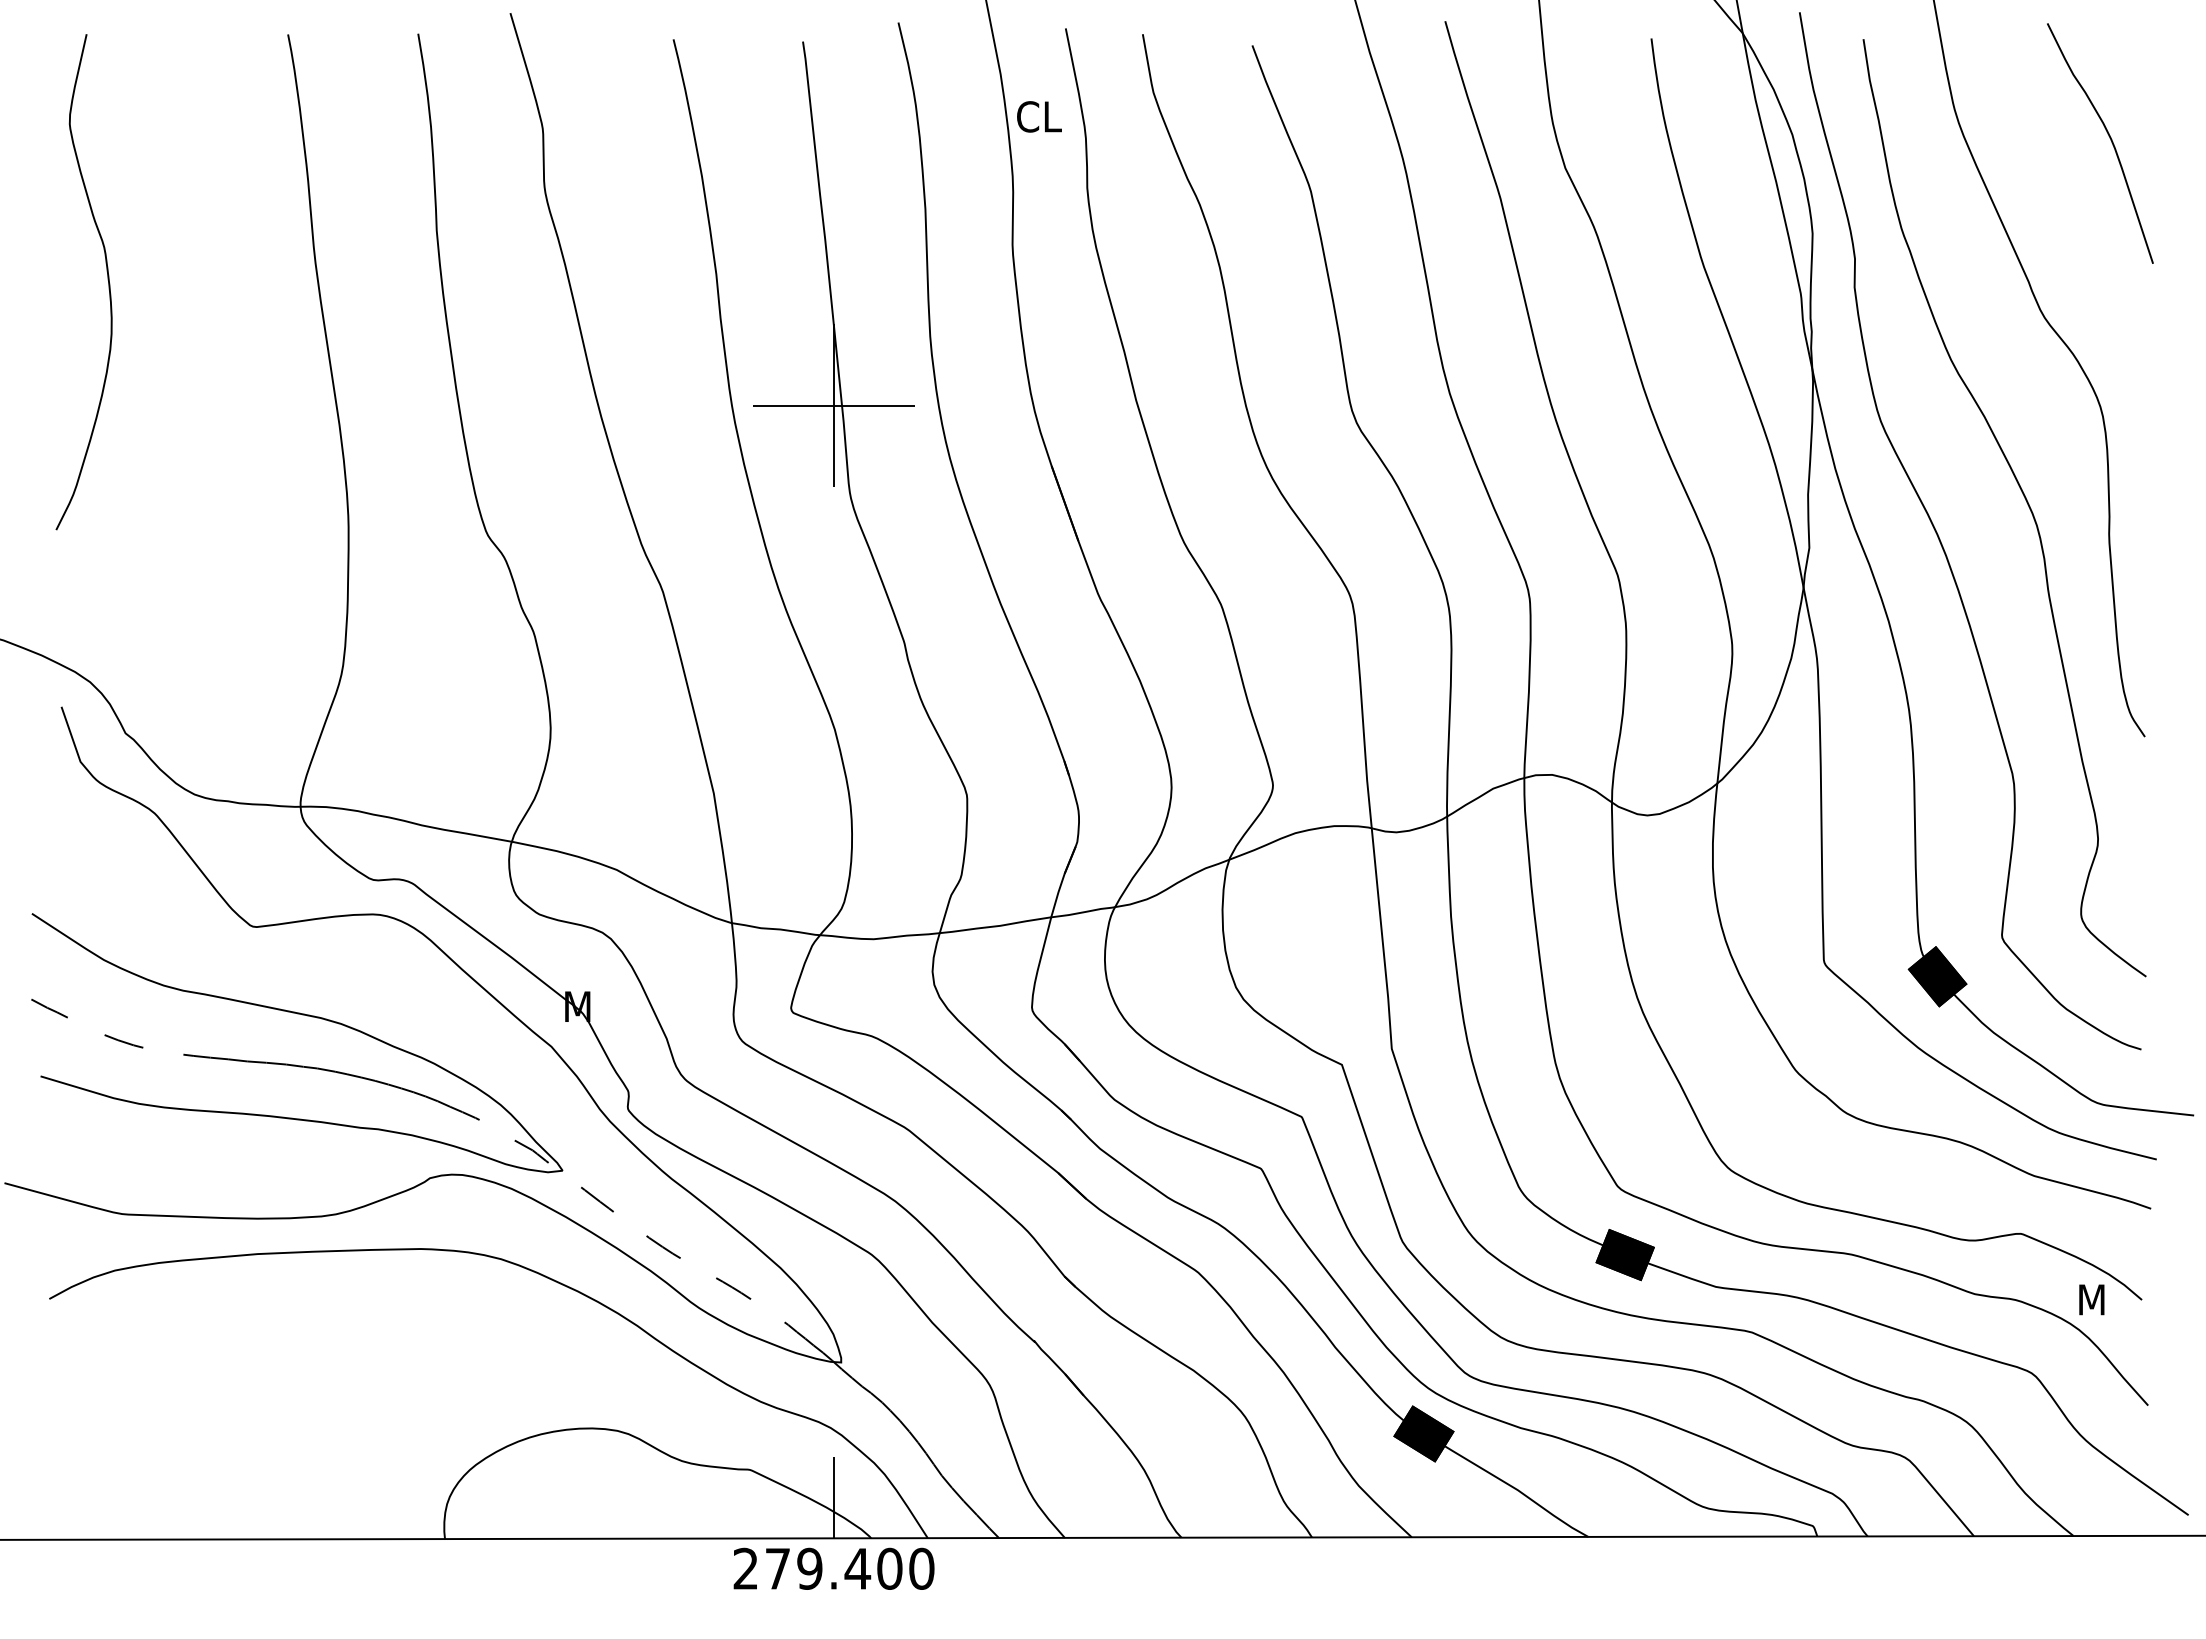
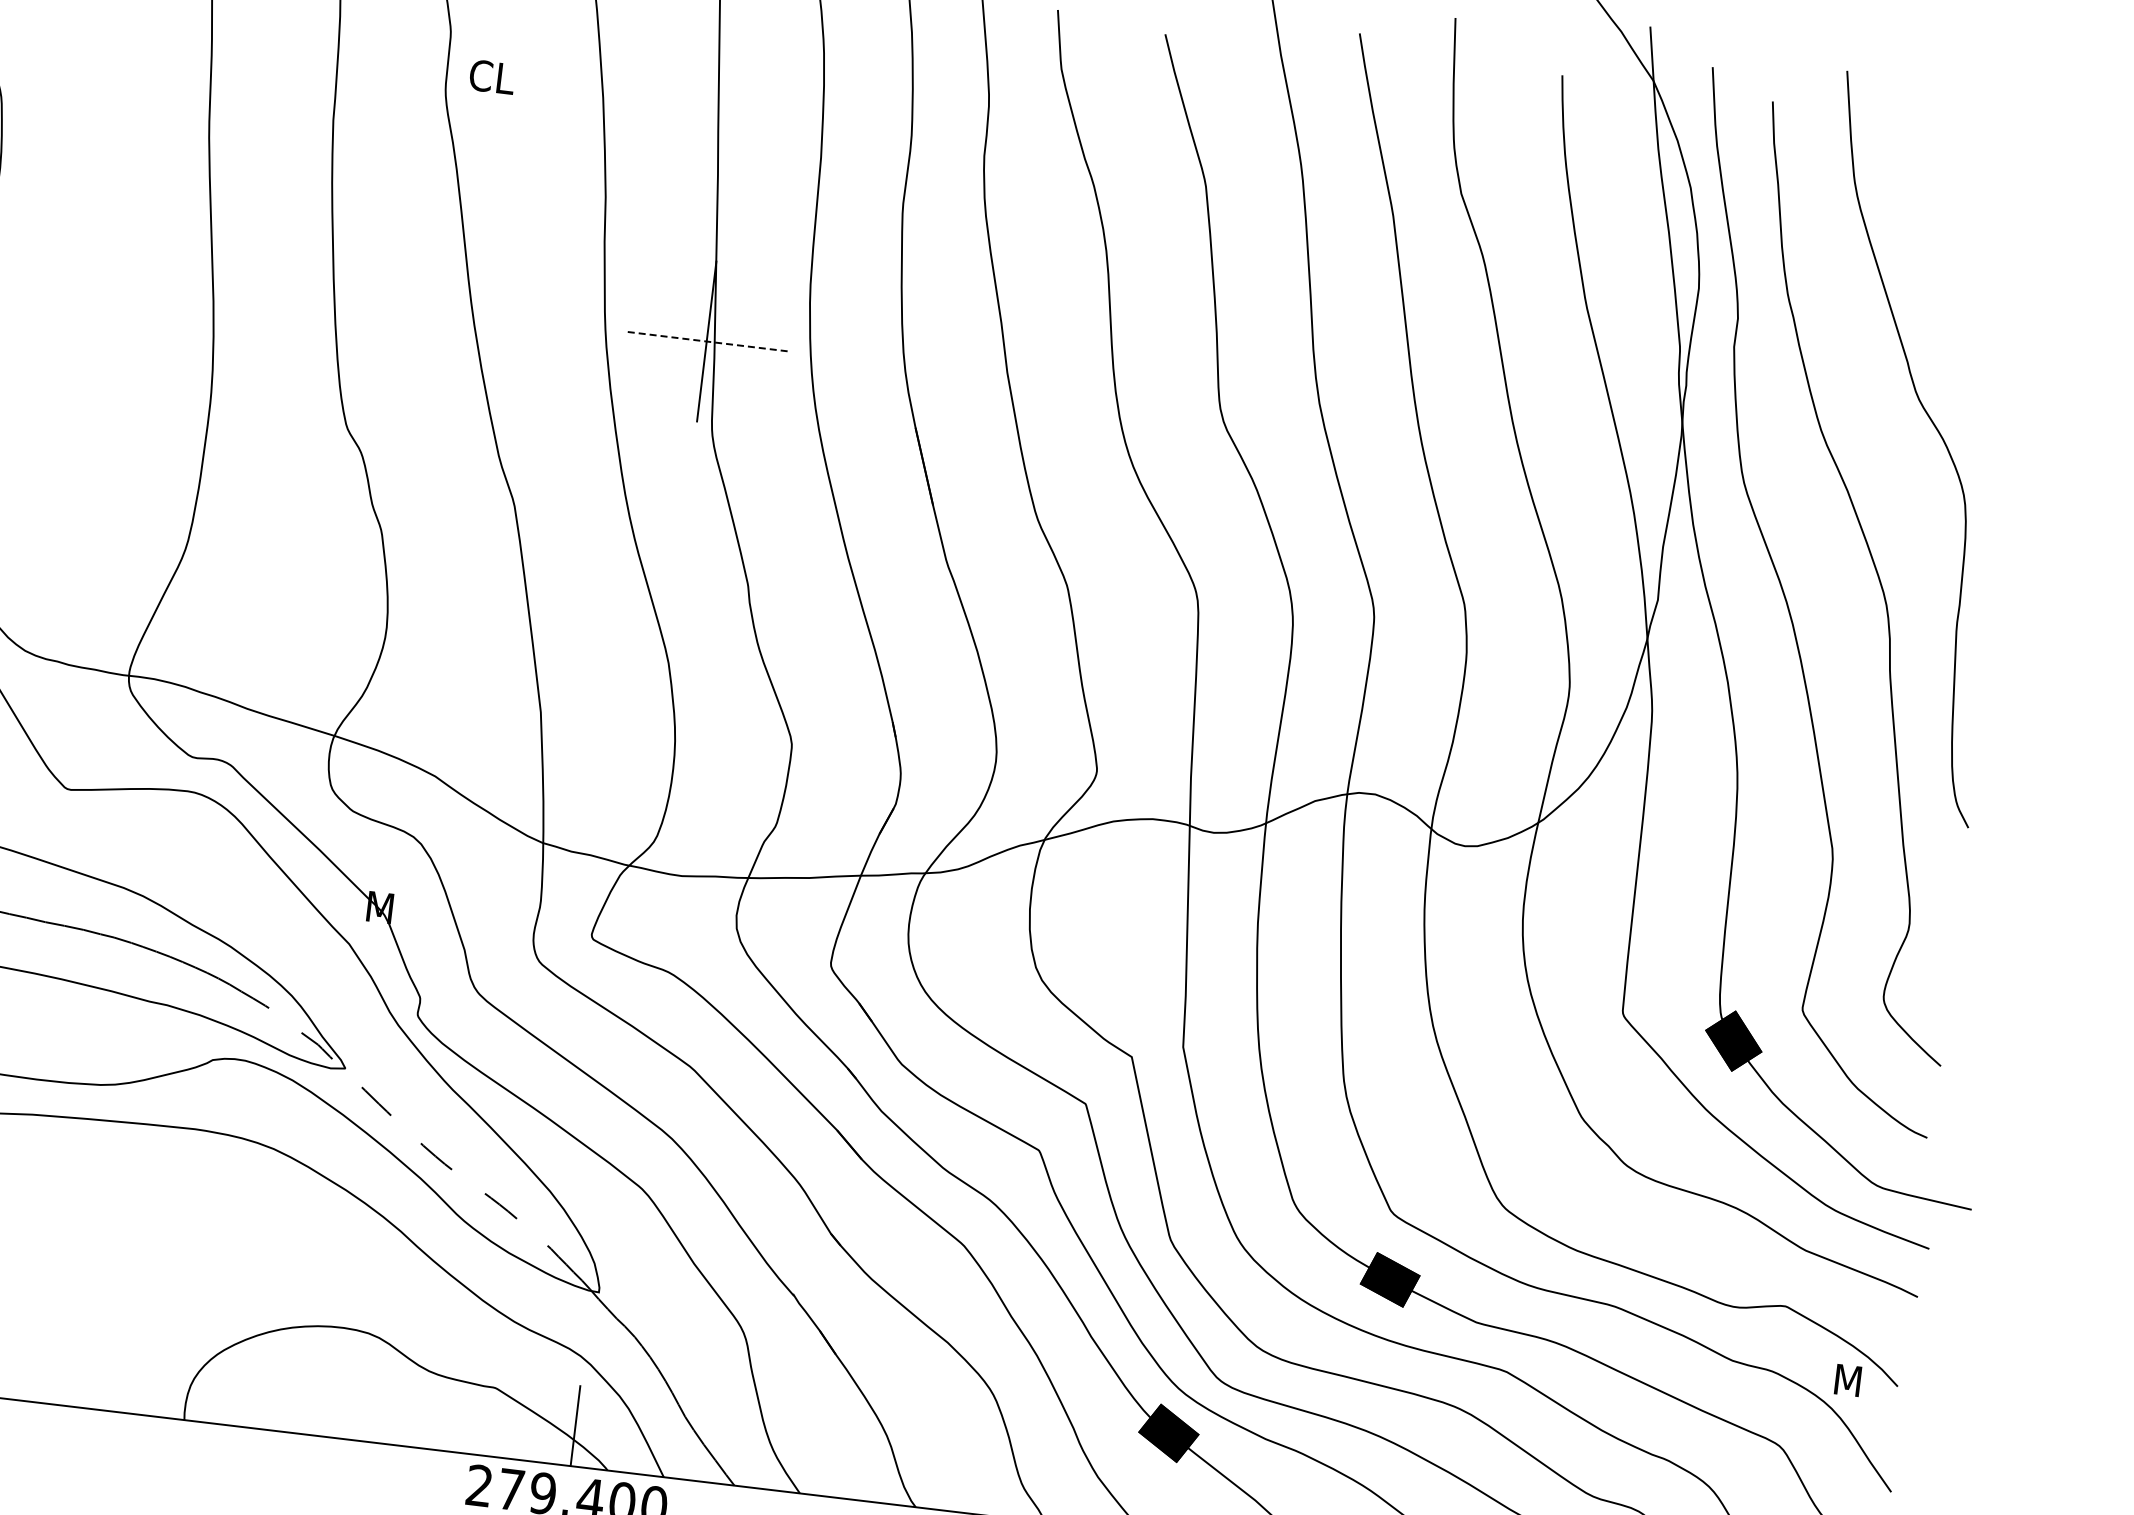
text: (1039, 116) -> (492, 76), moved
curve: (2109, 138) -> (2005, 229), removed
line: (833, 405) -> (706, 341), solid -> dashed

